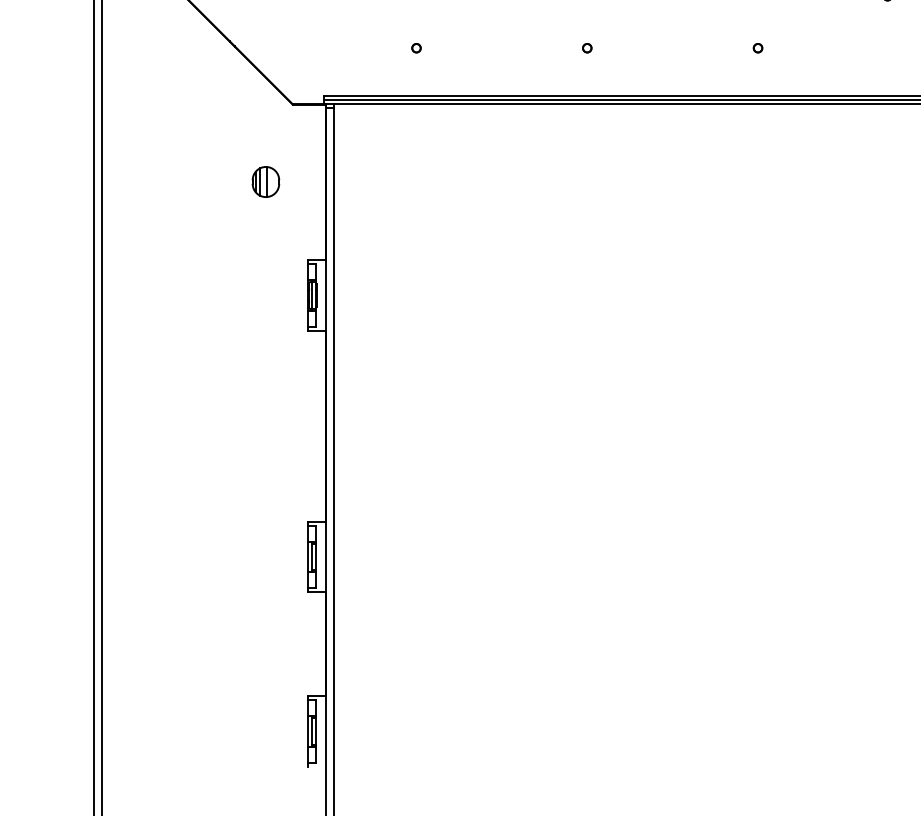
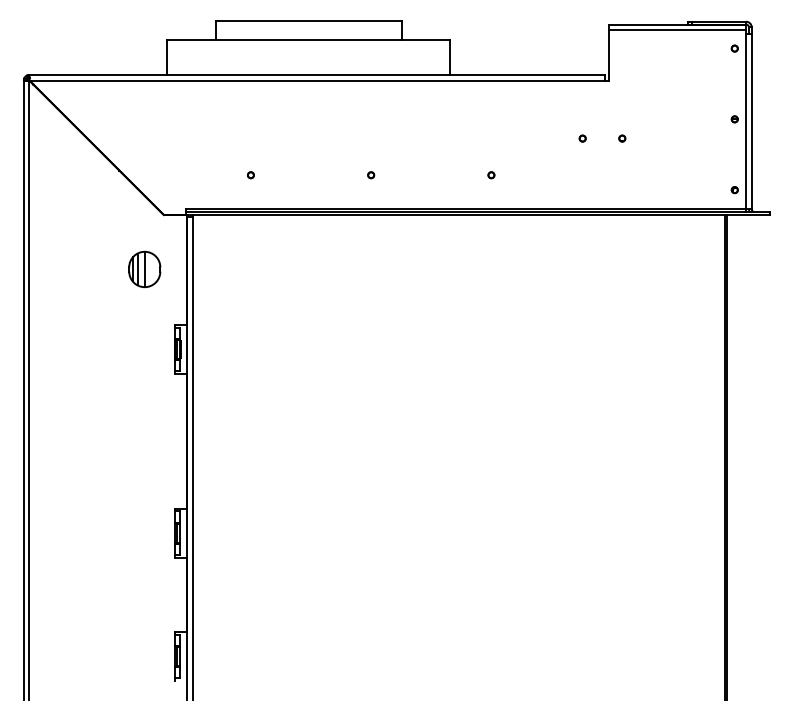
part: (265, 182) -> (144, 269), size x1.67

